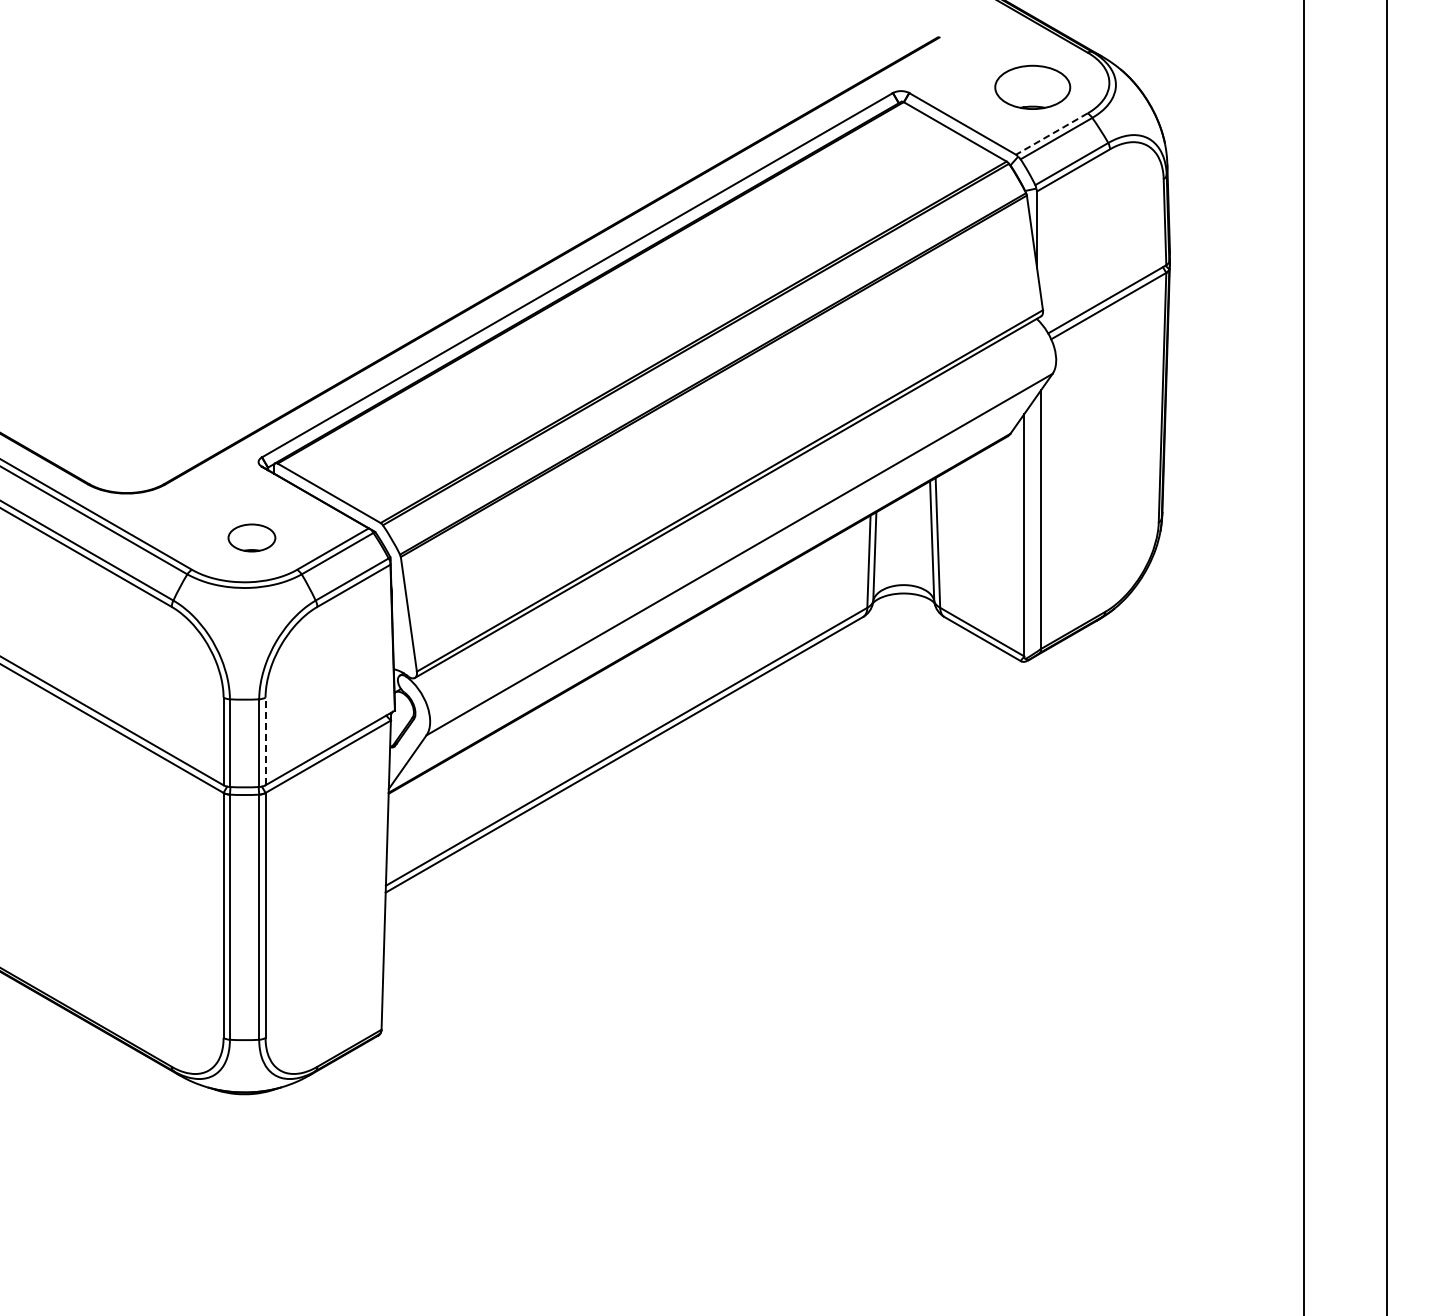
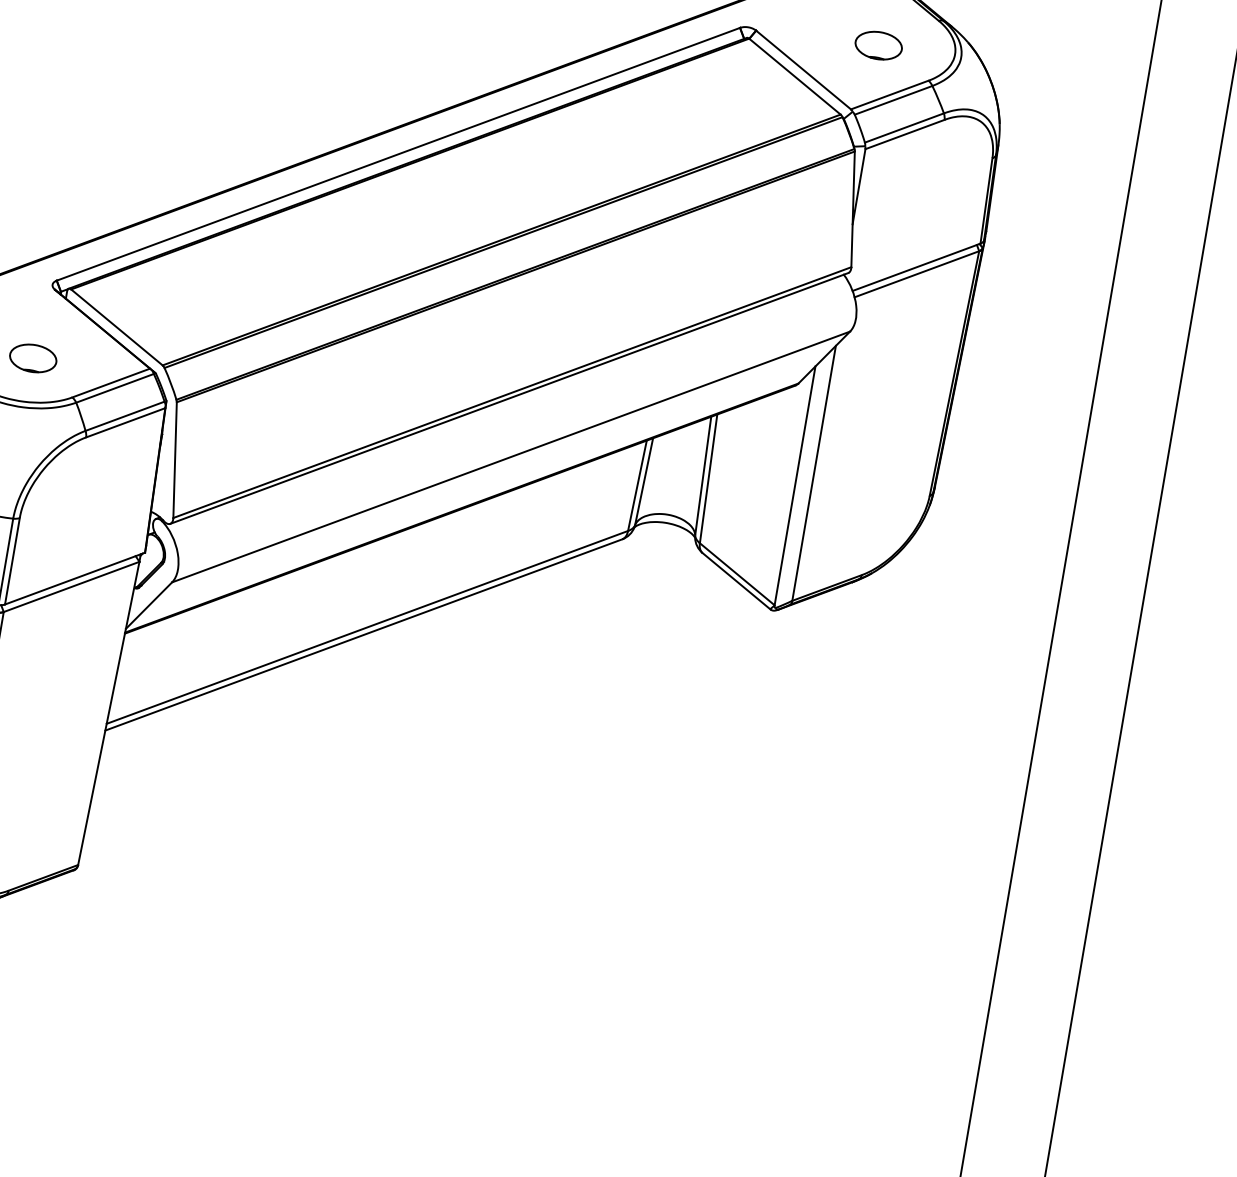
part: (1032, 86) -> (878, 44), size x0.62
line: (1051, 134) -> (889, 95), dashed -> solid
line: (265, 741) -> (12, 561), dashed -> solid

